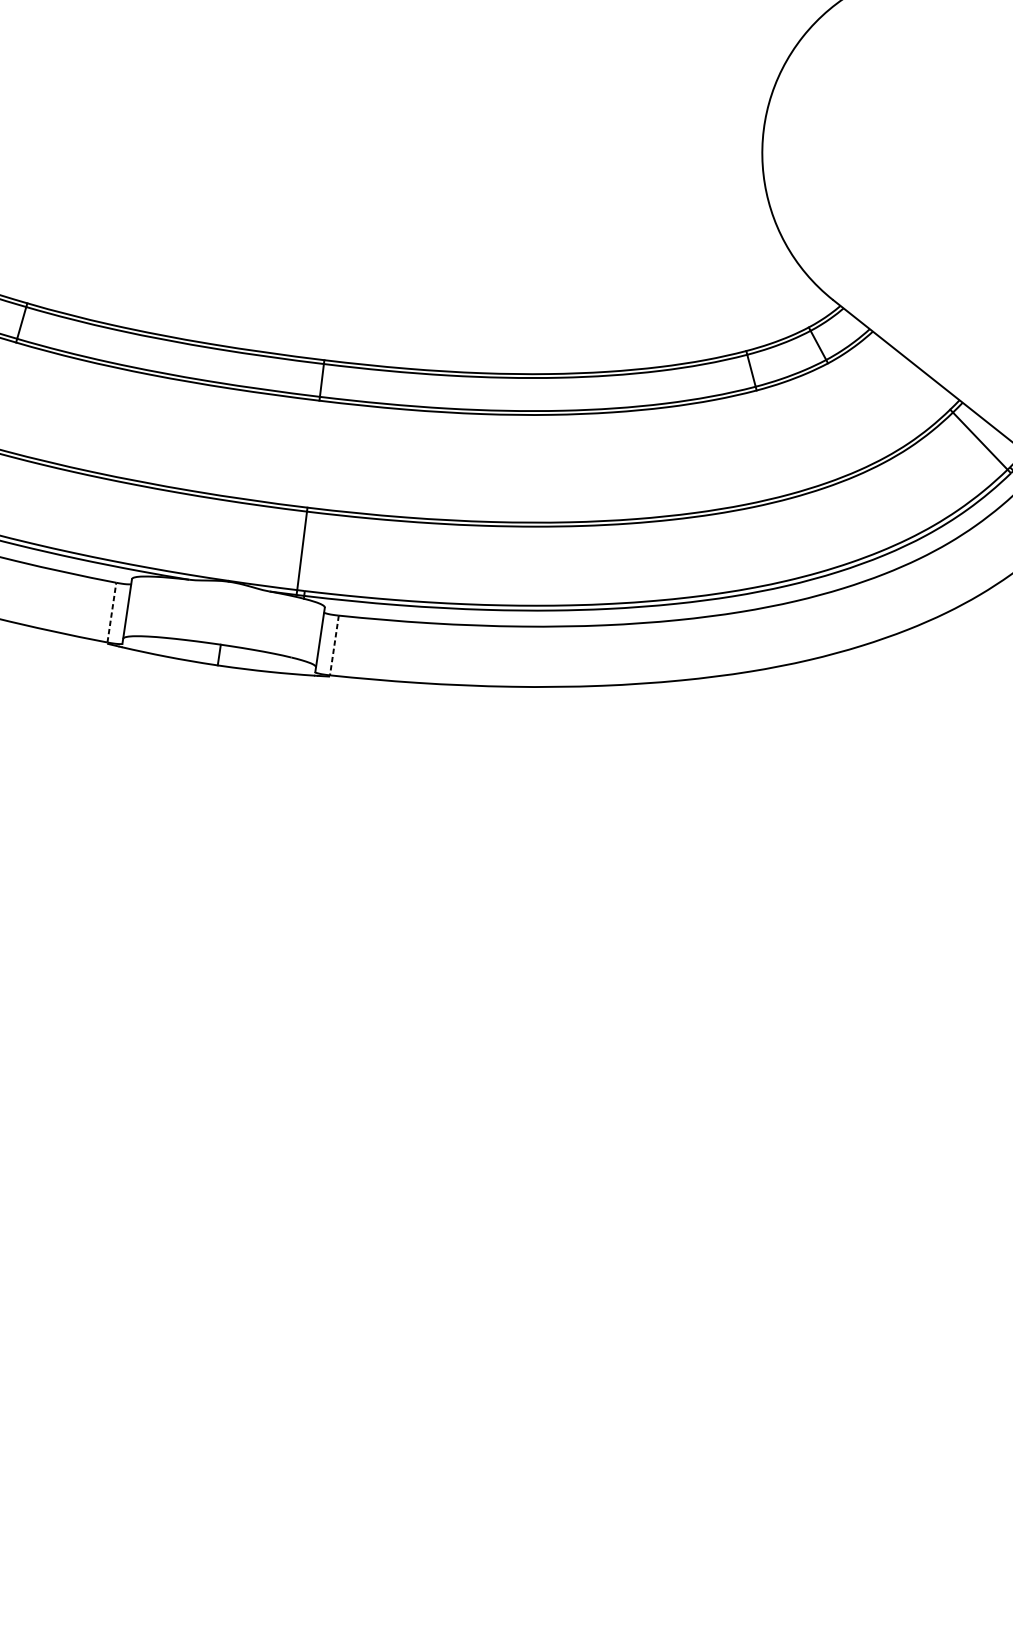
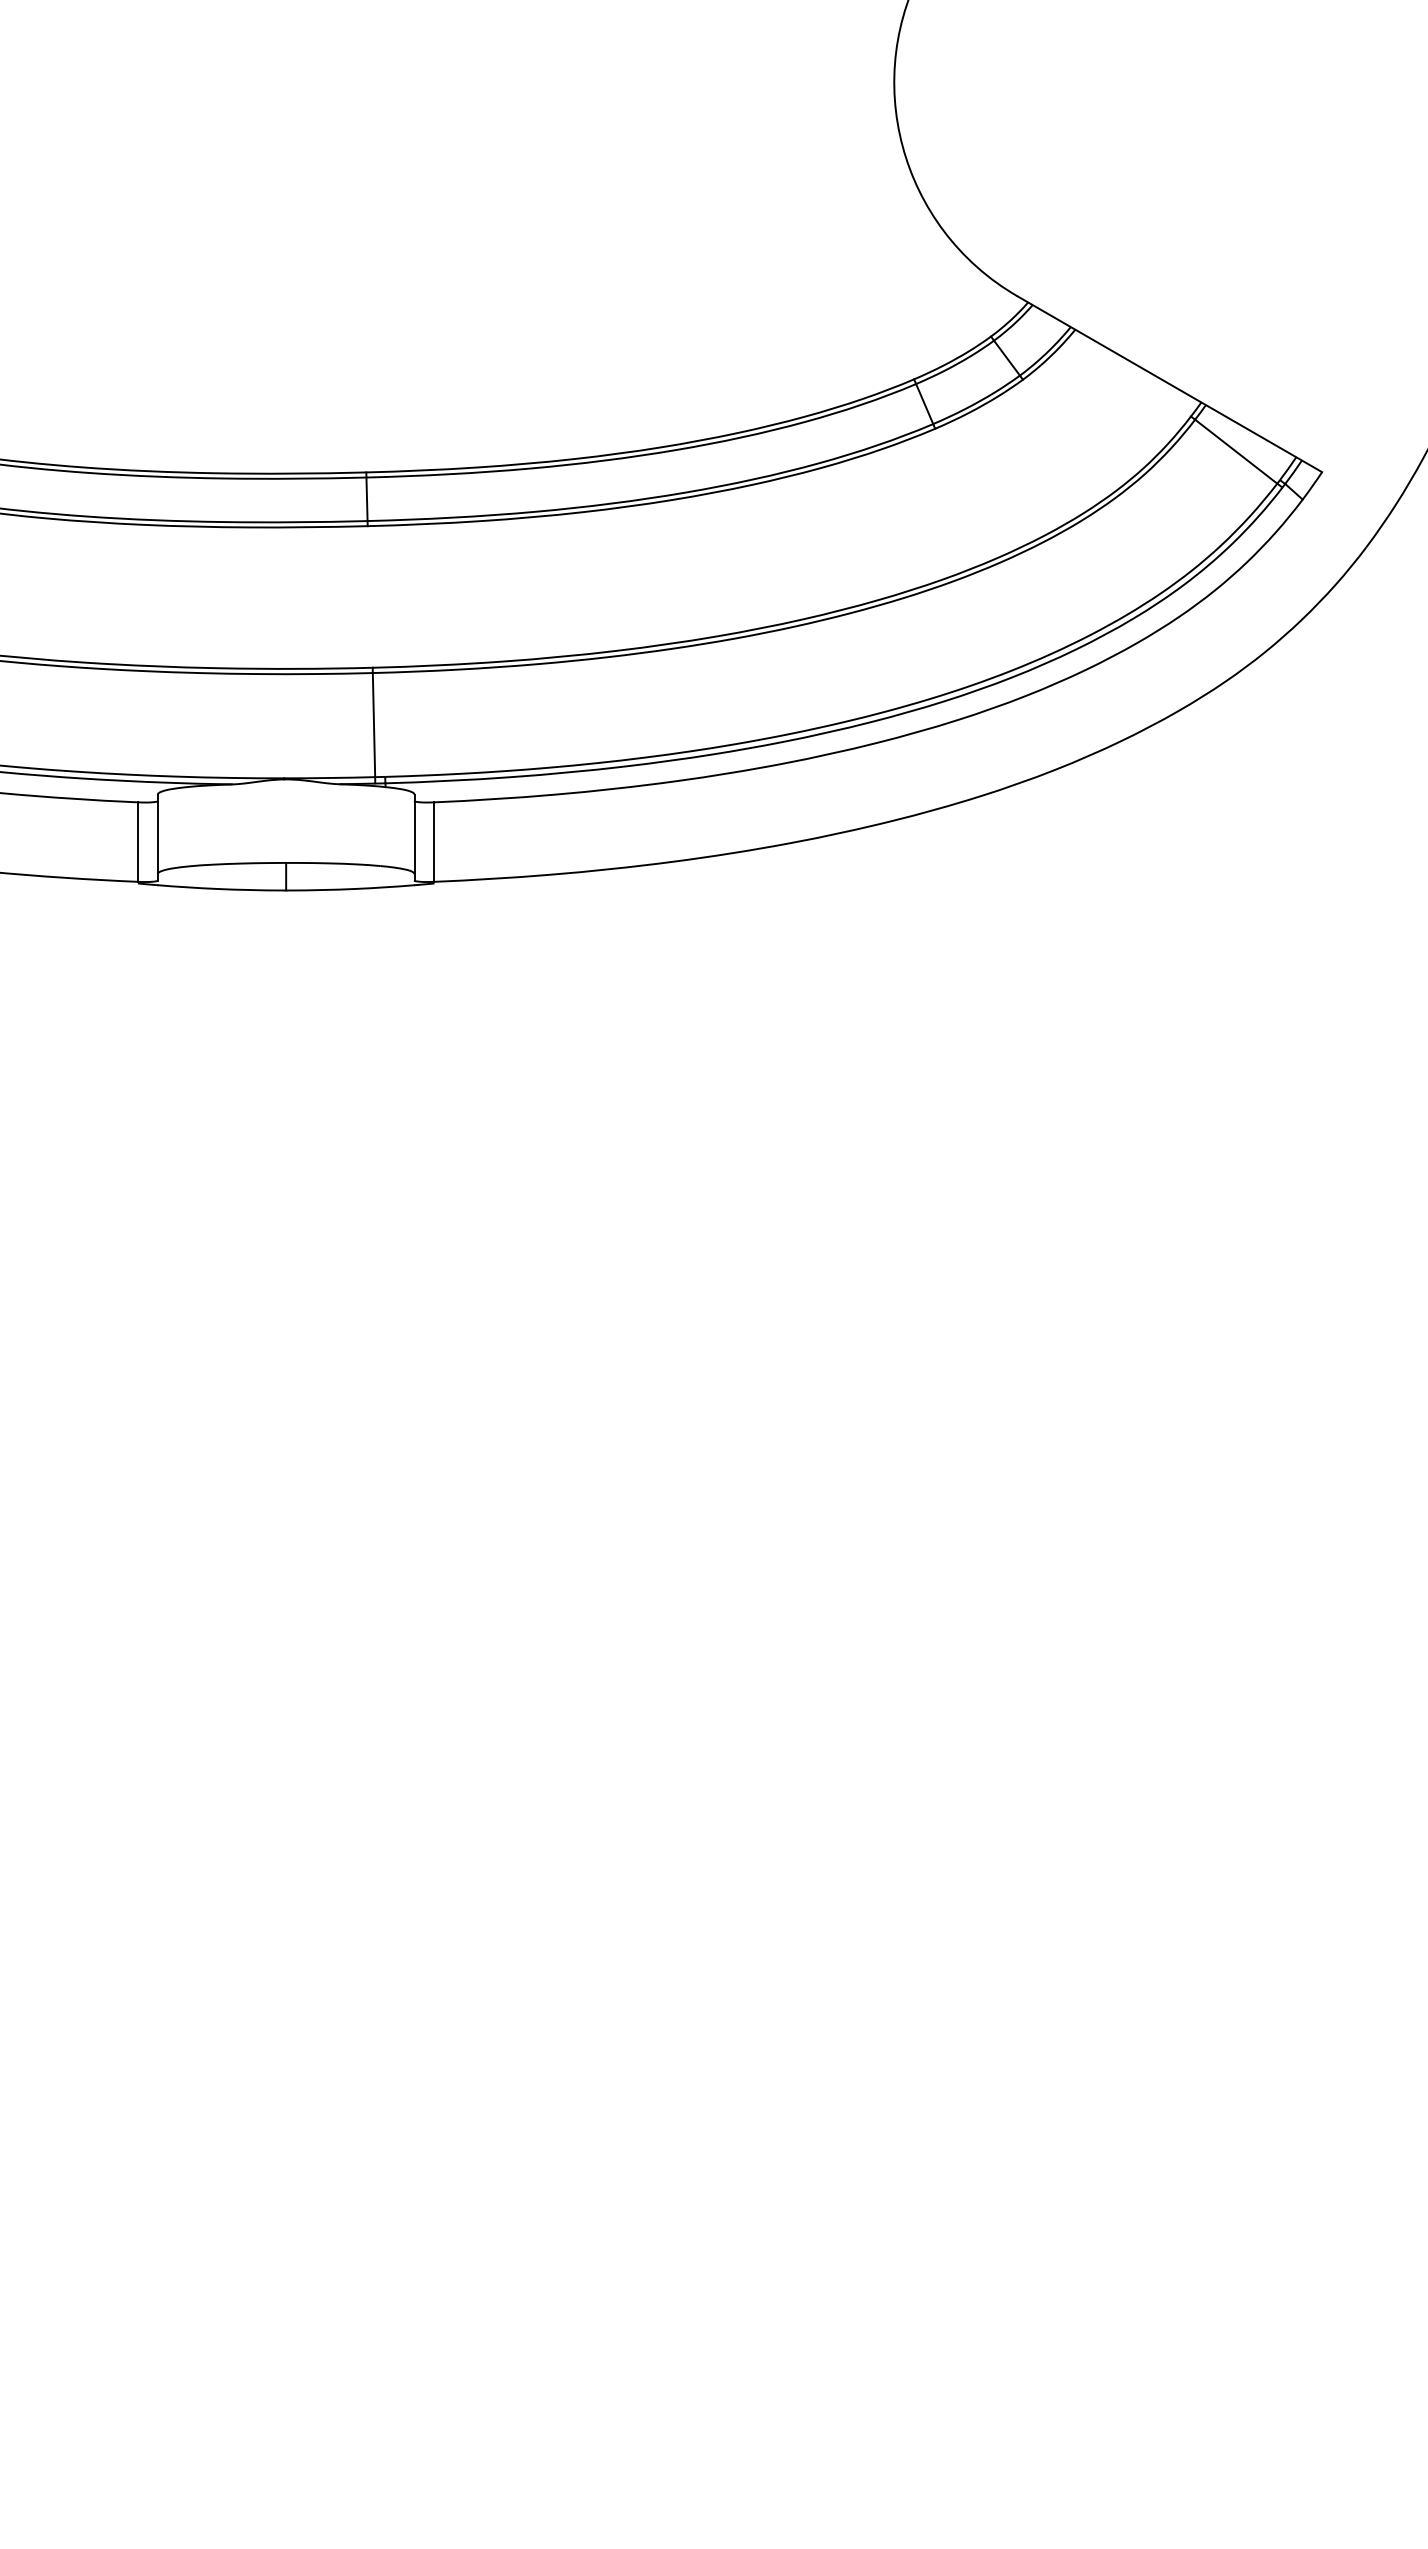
line: (112, 612) -> (138, 842), dashed -> solid
line: (334, 645) -> (434, 842), dashed -> solid

